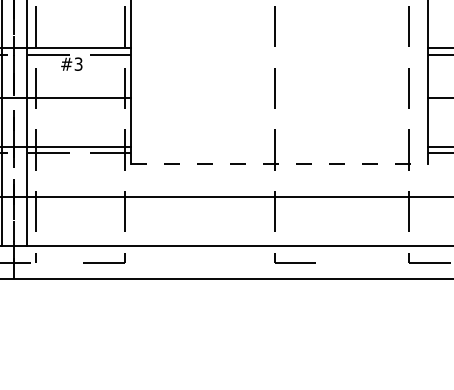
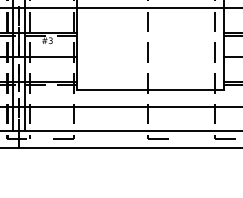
line: (279, 164) -> (150, 90), dashed -> solid

